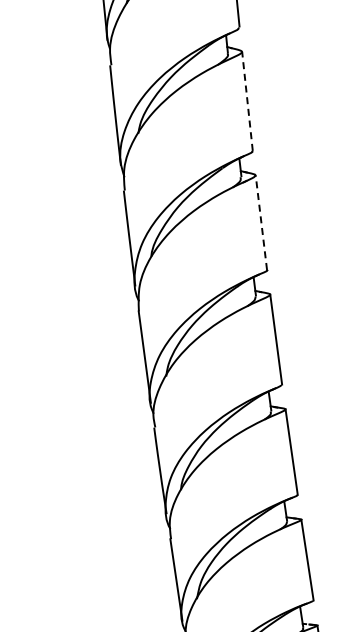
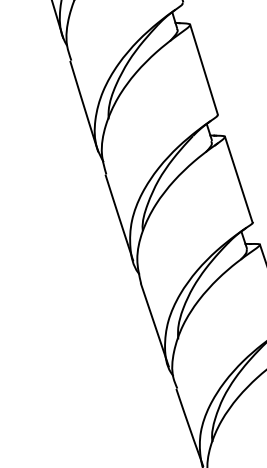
line: (247, 101) -> (204, 69), dashed -> solid
line: (261, 222) -> (238, 179), dashed -> solid

